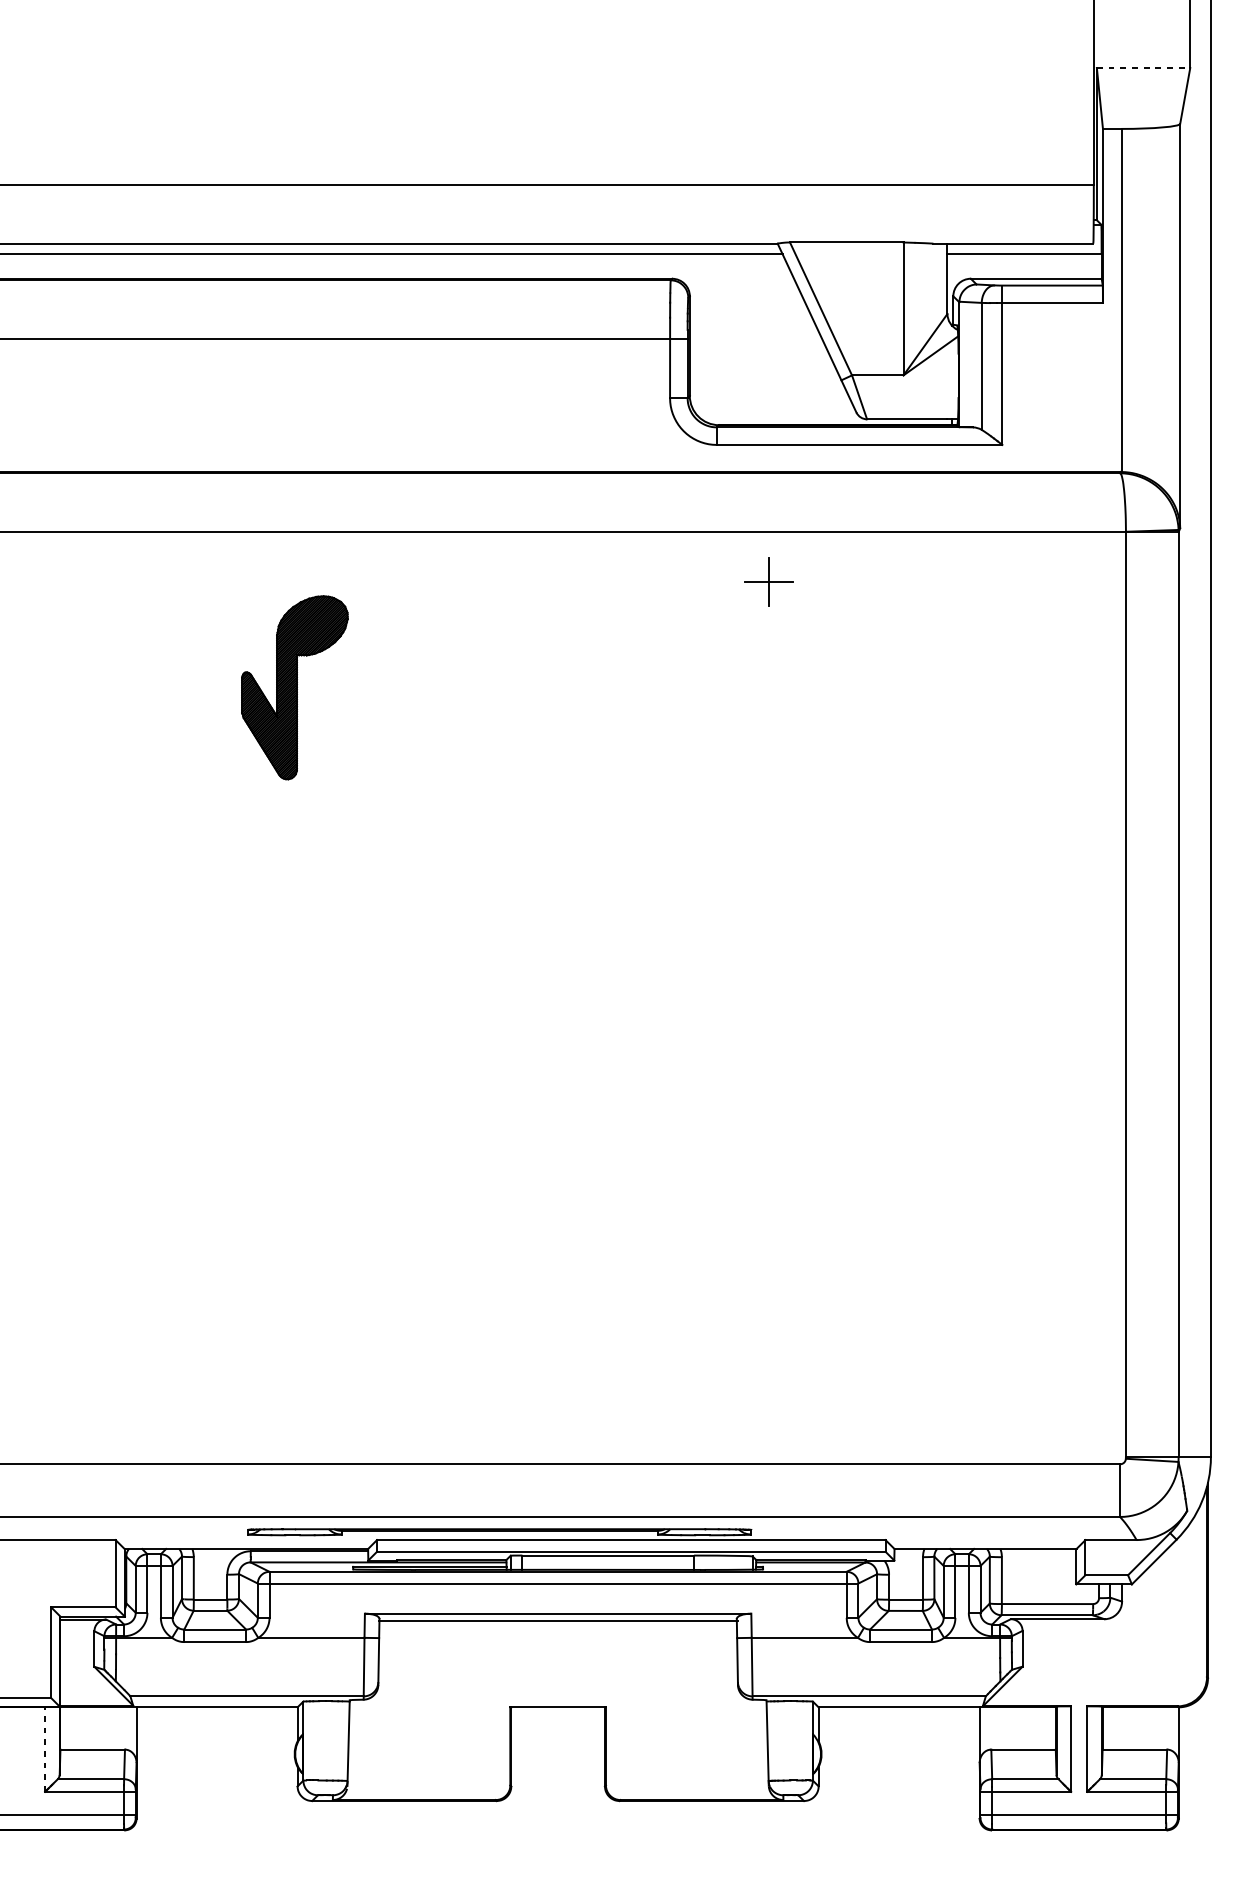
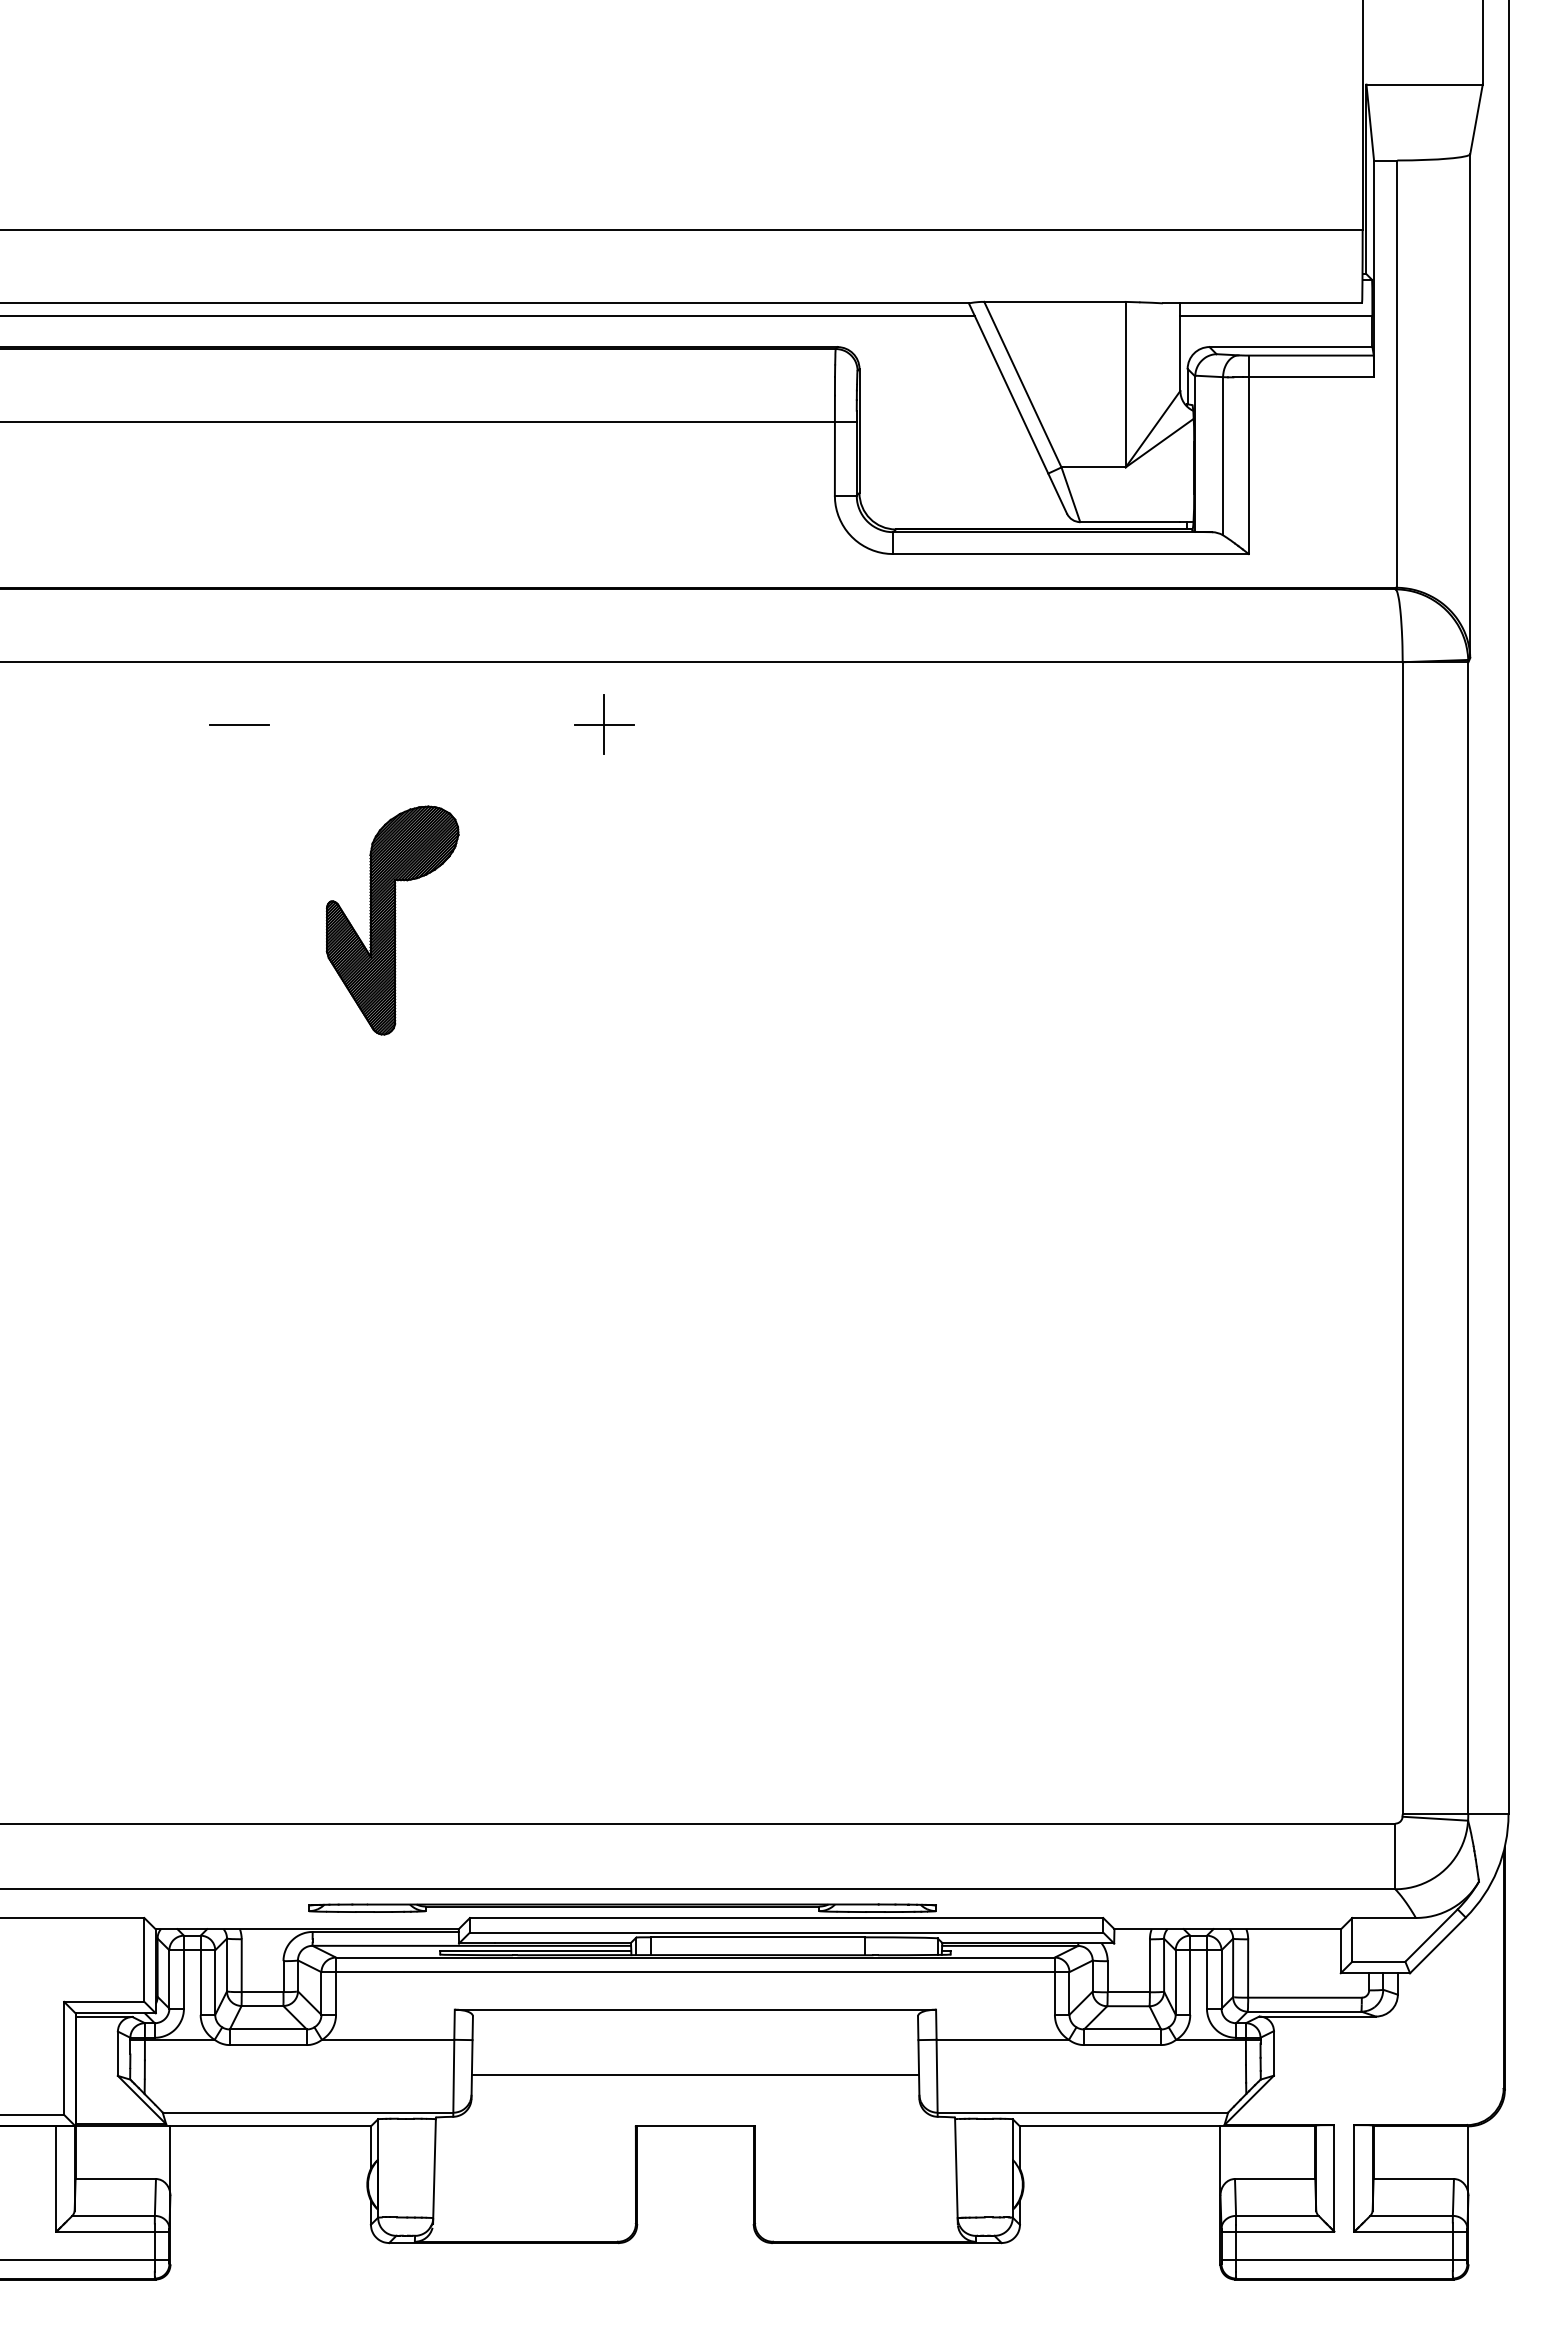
line: (1144, 67) -> (1425, 84), dashed -> solid
line: (192, 581) -> (239, 724), added
part: (769, 581) -> (604, 724), moved
part: (294, 687) -> (392, 920), moved
line: (558, 1621) -> (695, 2075), moved
line: (45, 1750) -> (56, 2179), dashed -> solid

